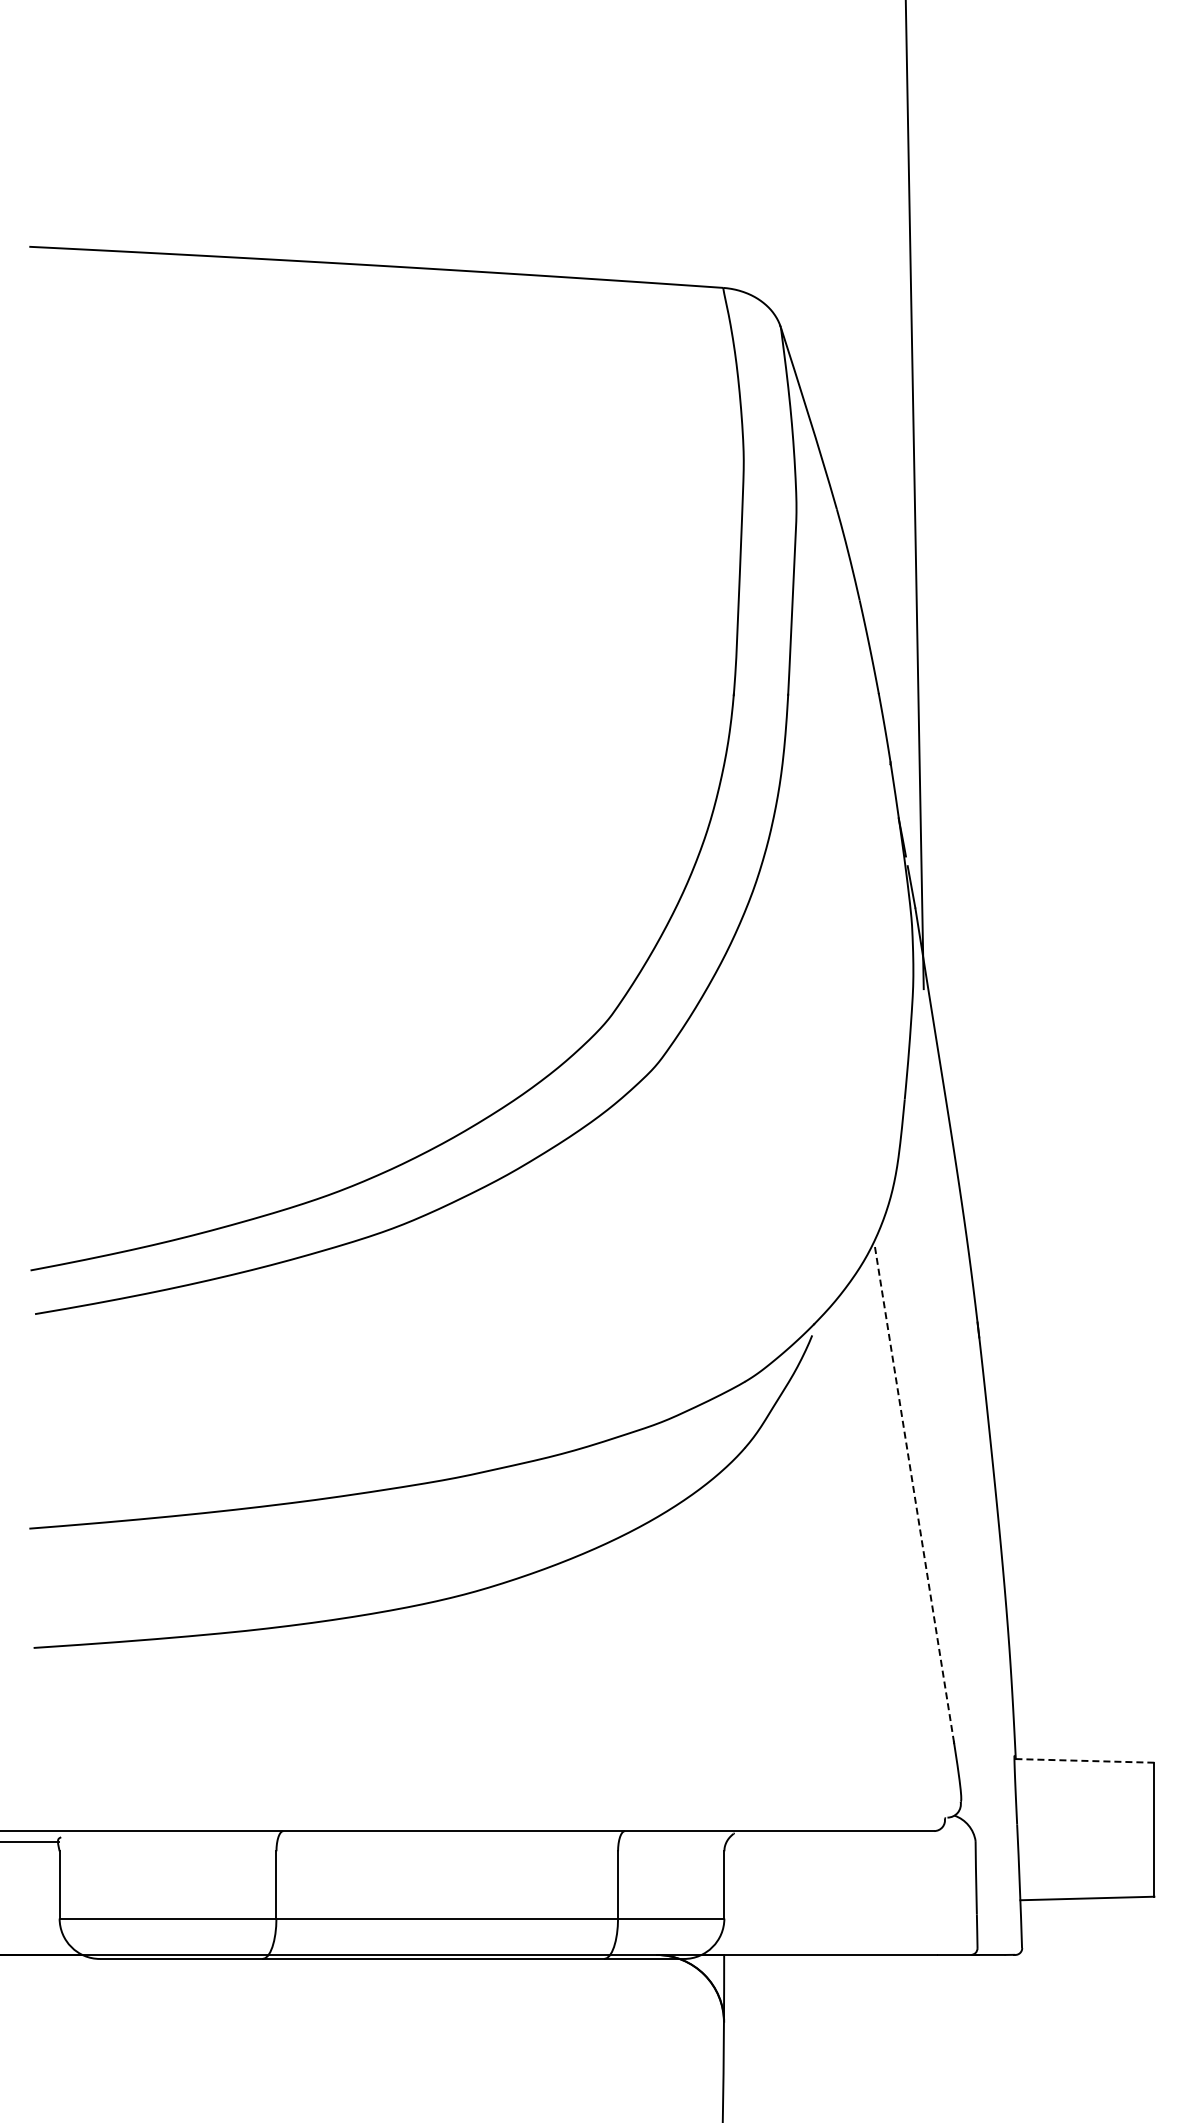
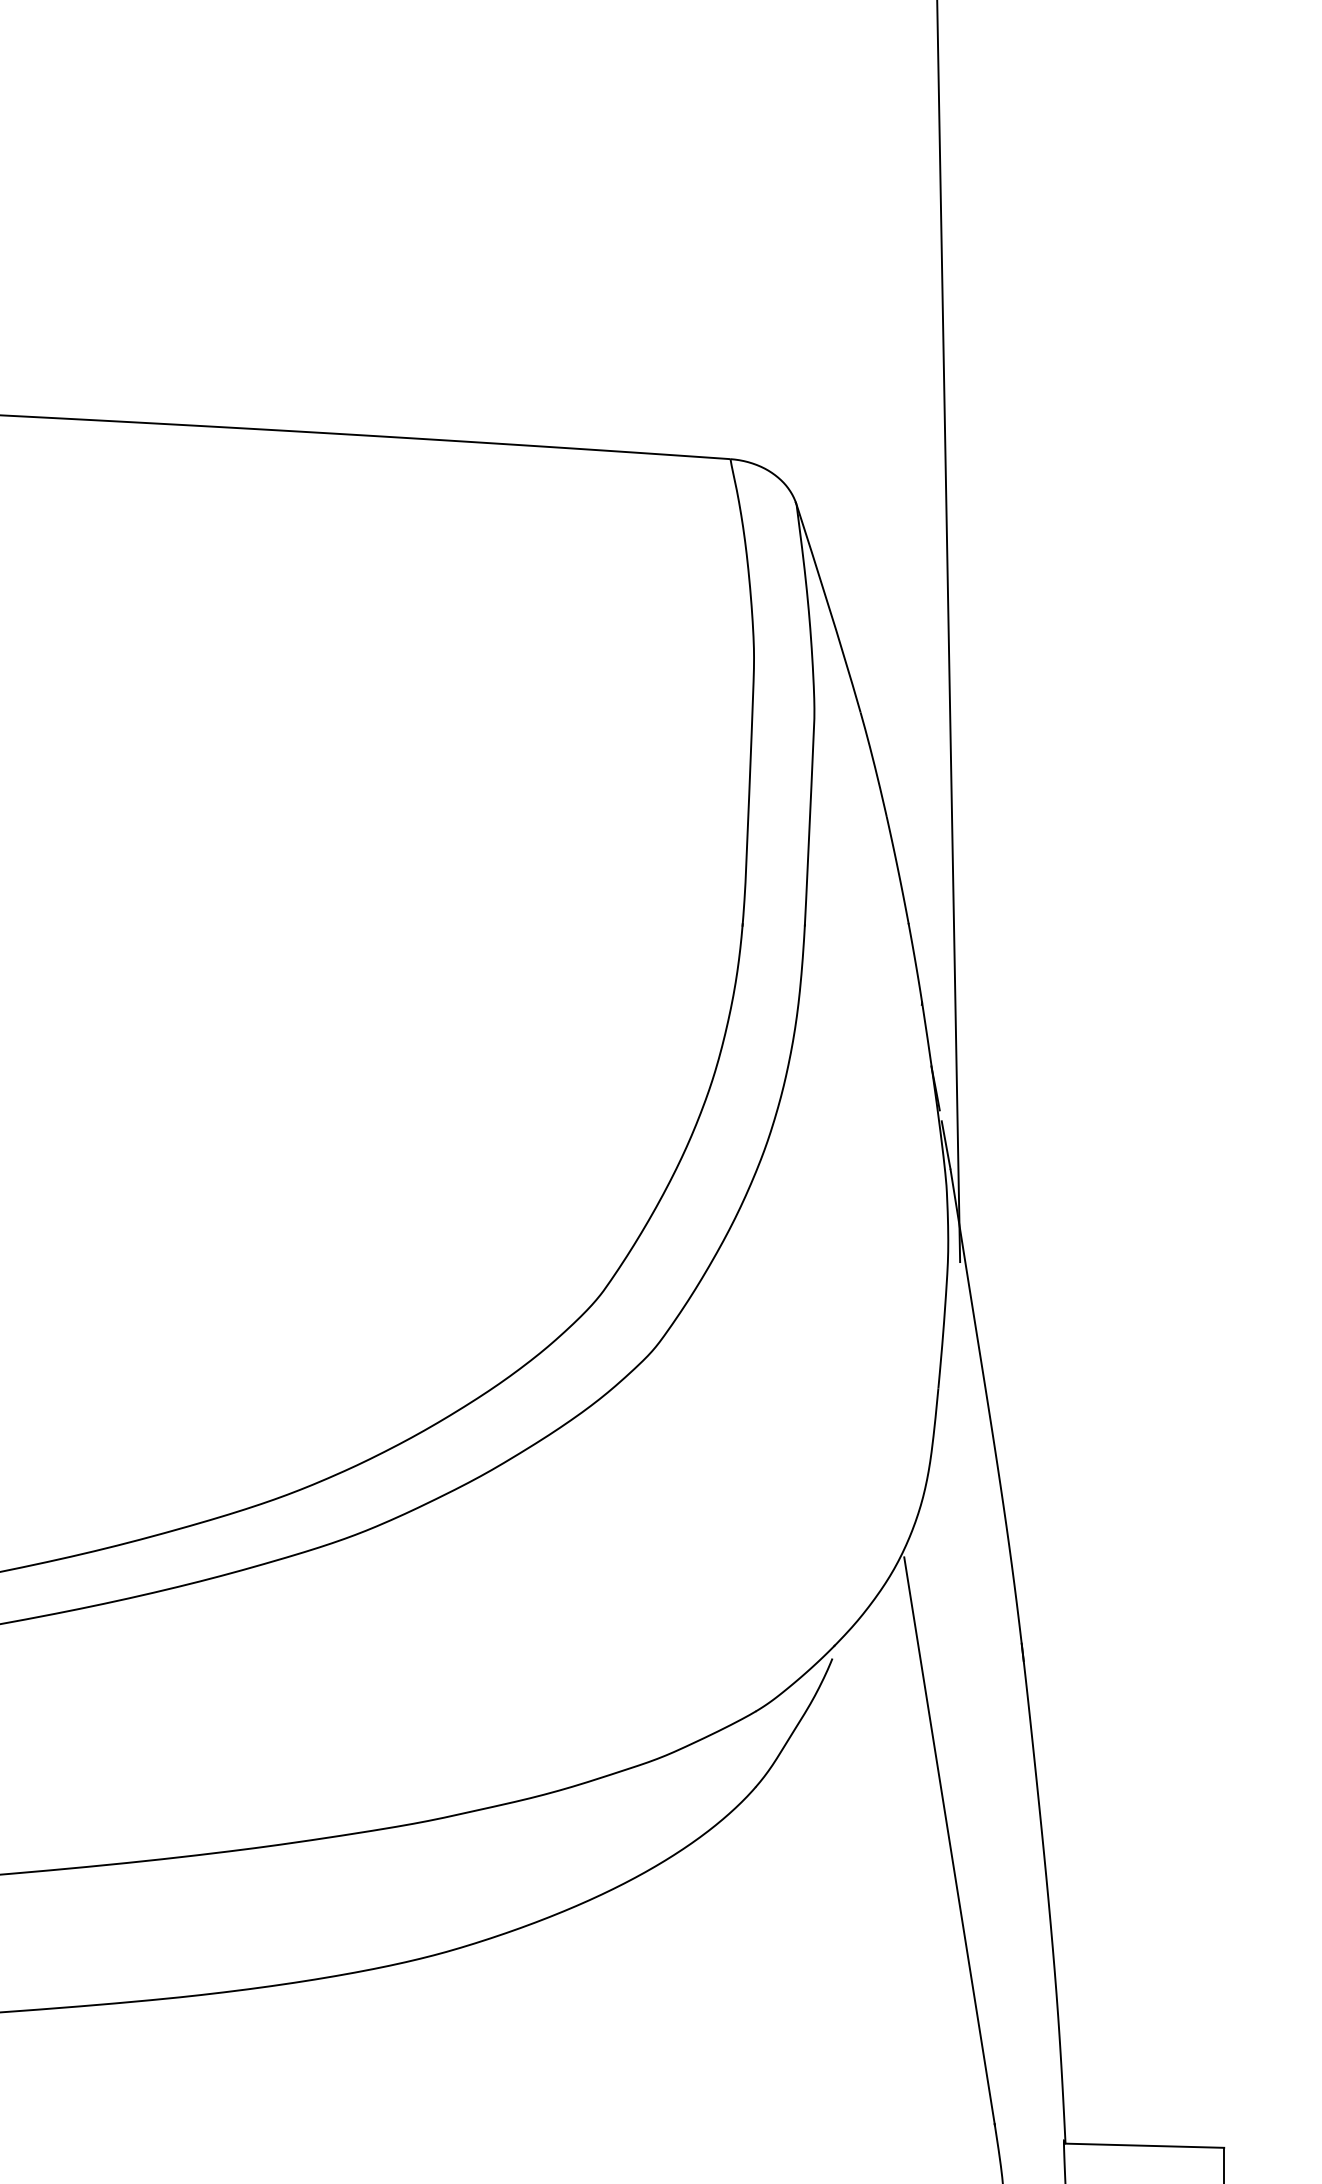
line: (914, 1494) -> (949, 1840), dashed -> solid
line: (1084, 1760) -> (1144, 2145), dashed -> solid

